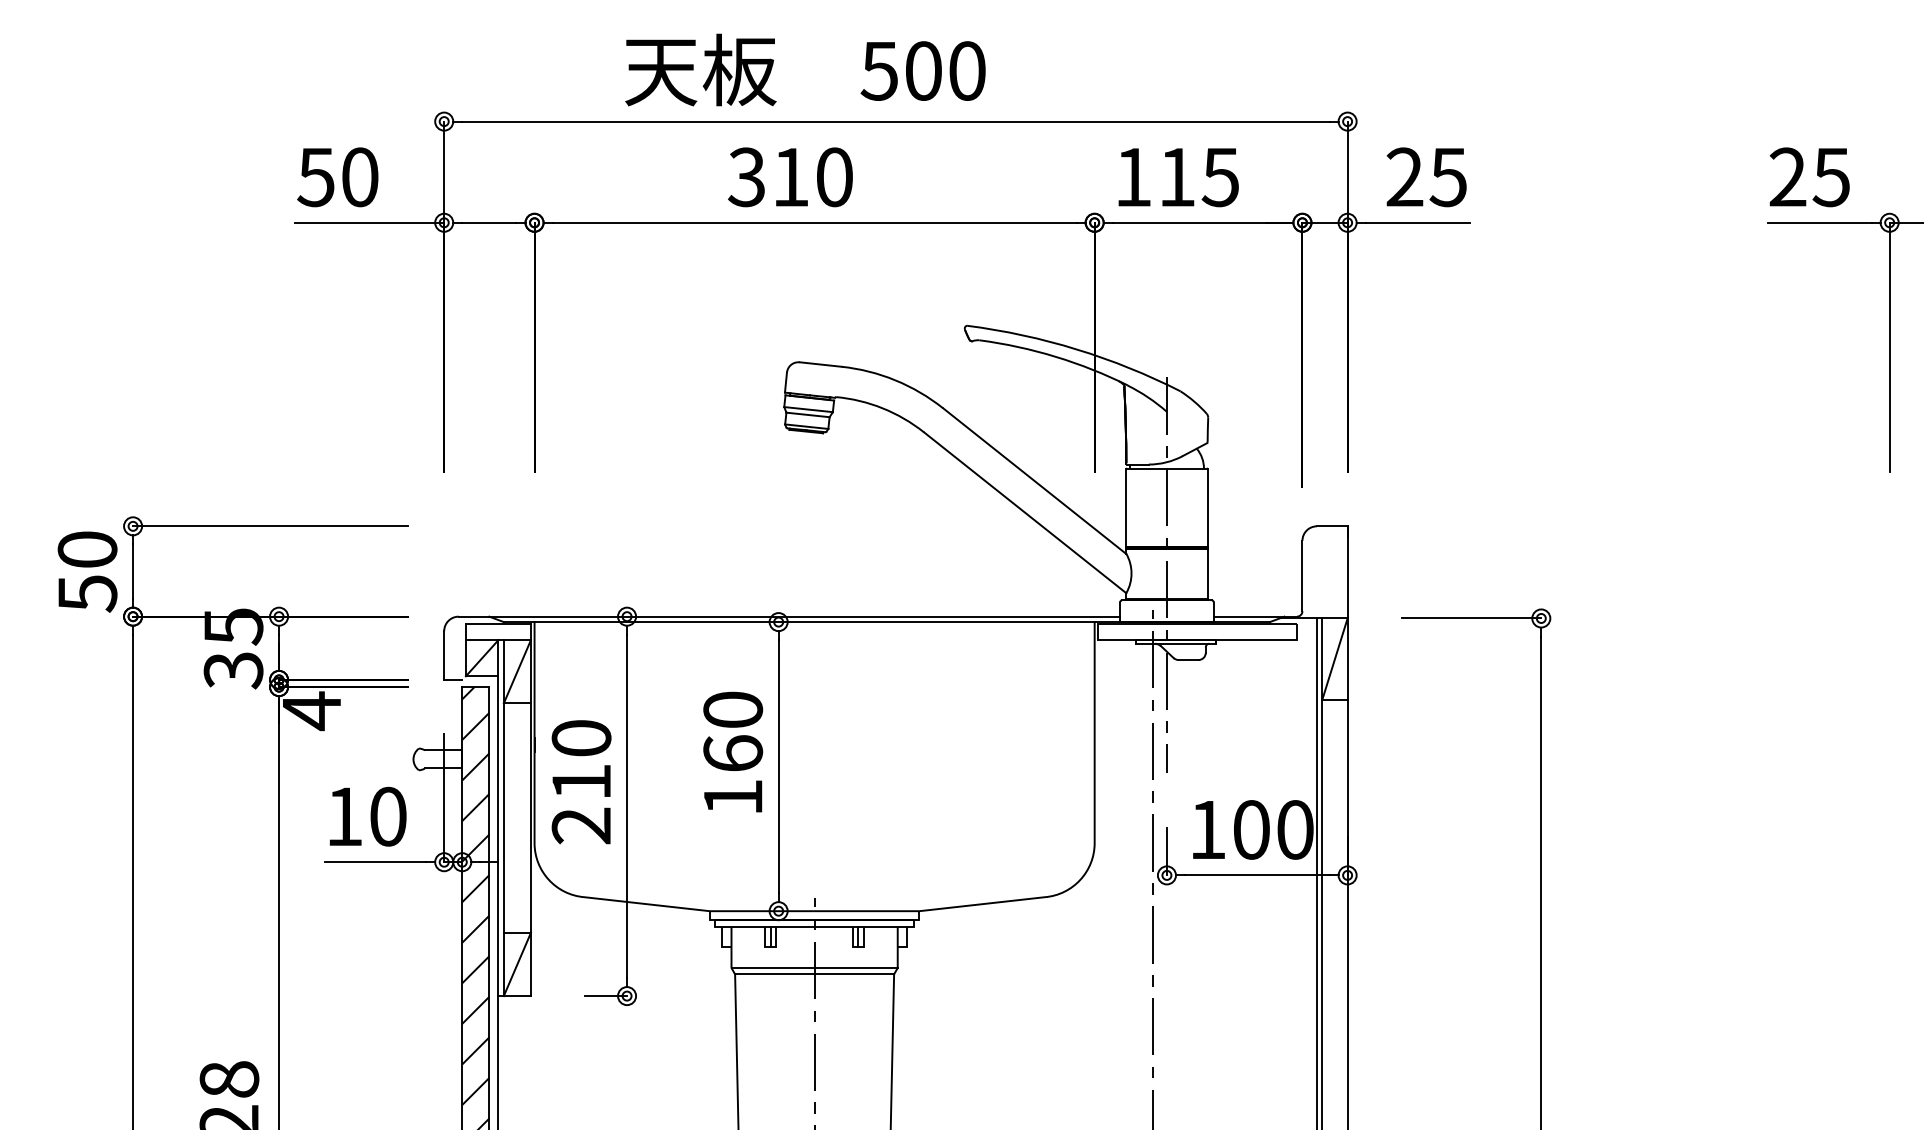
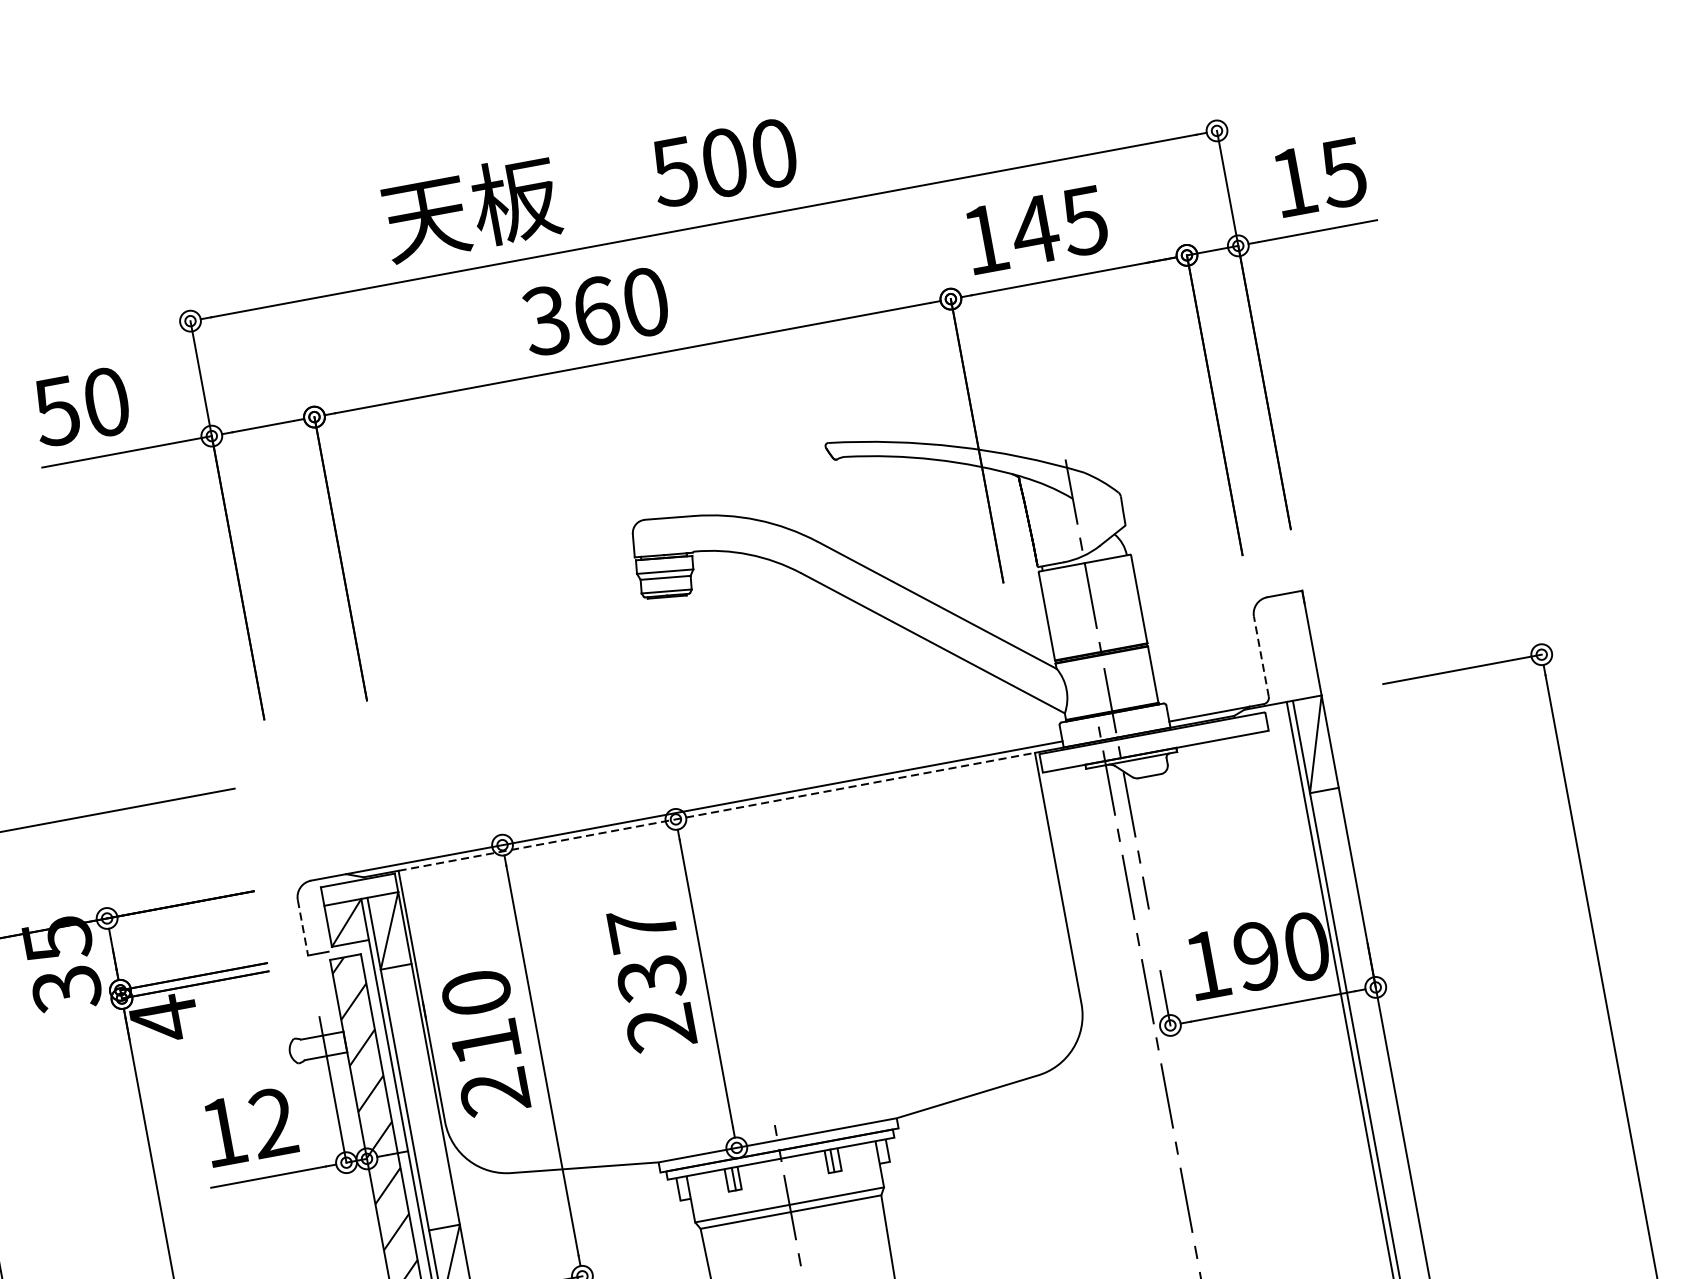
text: (1404, 176) -> (1293, 181), 25 -> 15
text: (791, 177) -> (596, 311), 310 -> 360
text: (1176, 177) -> (1034, 230), 115 -> 145
line: (1302, 575) -> (1261, 656), solid -> dashed
line: (815, 622) -> (717, 812), solid -> dashed
line: (444, 656) -> (303, 928), solid -> dashed
text: (733, 753) -> (652, 978), 160 -> 237
text: (388, 816) -> (273, 1122), 10 -> 12
text: (1251, 829) -> (1256, 955), 100 -> 190

